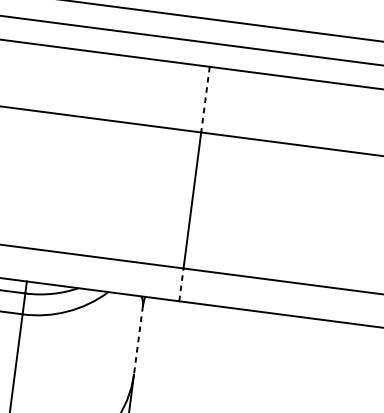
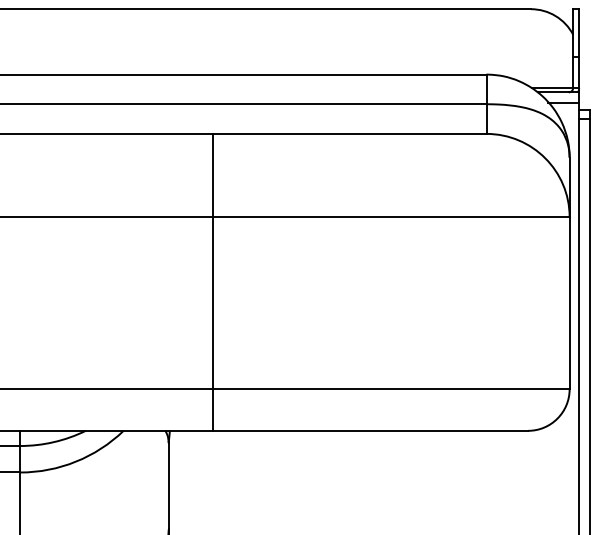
line: (205, 99) -> (213, 175), dashed -> solid
line: (181, 285) -> (213, 410), dashed -> solid
line: (138, 340) -> (168, 486), dashed -> solid

